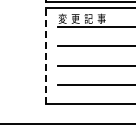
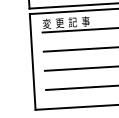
line: (46, 55) -> (32, 61), dashed -> solid

